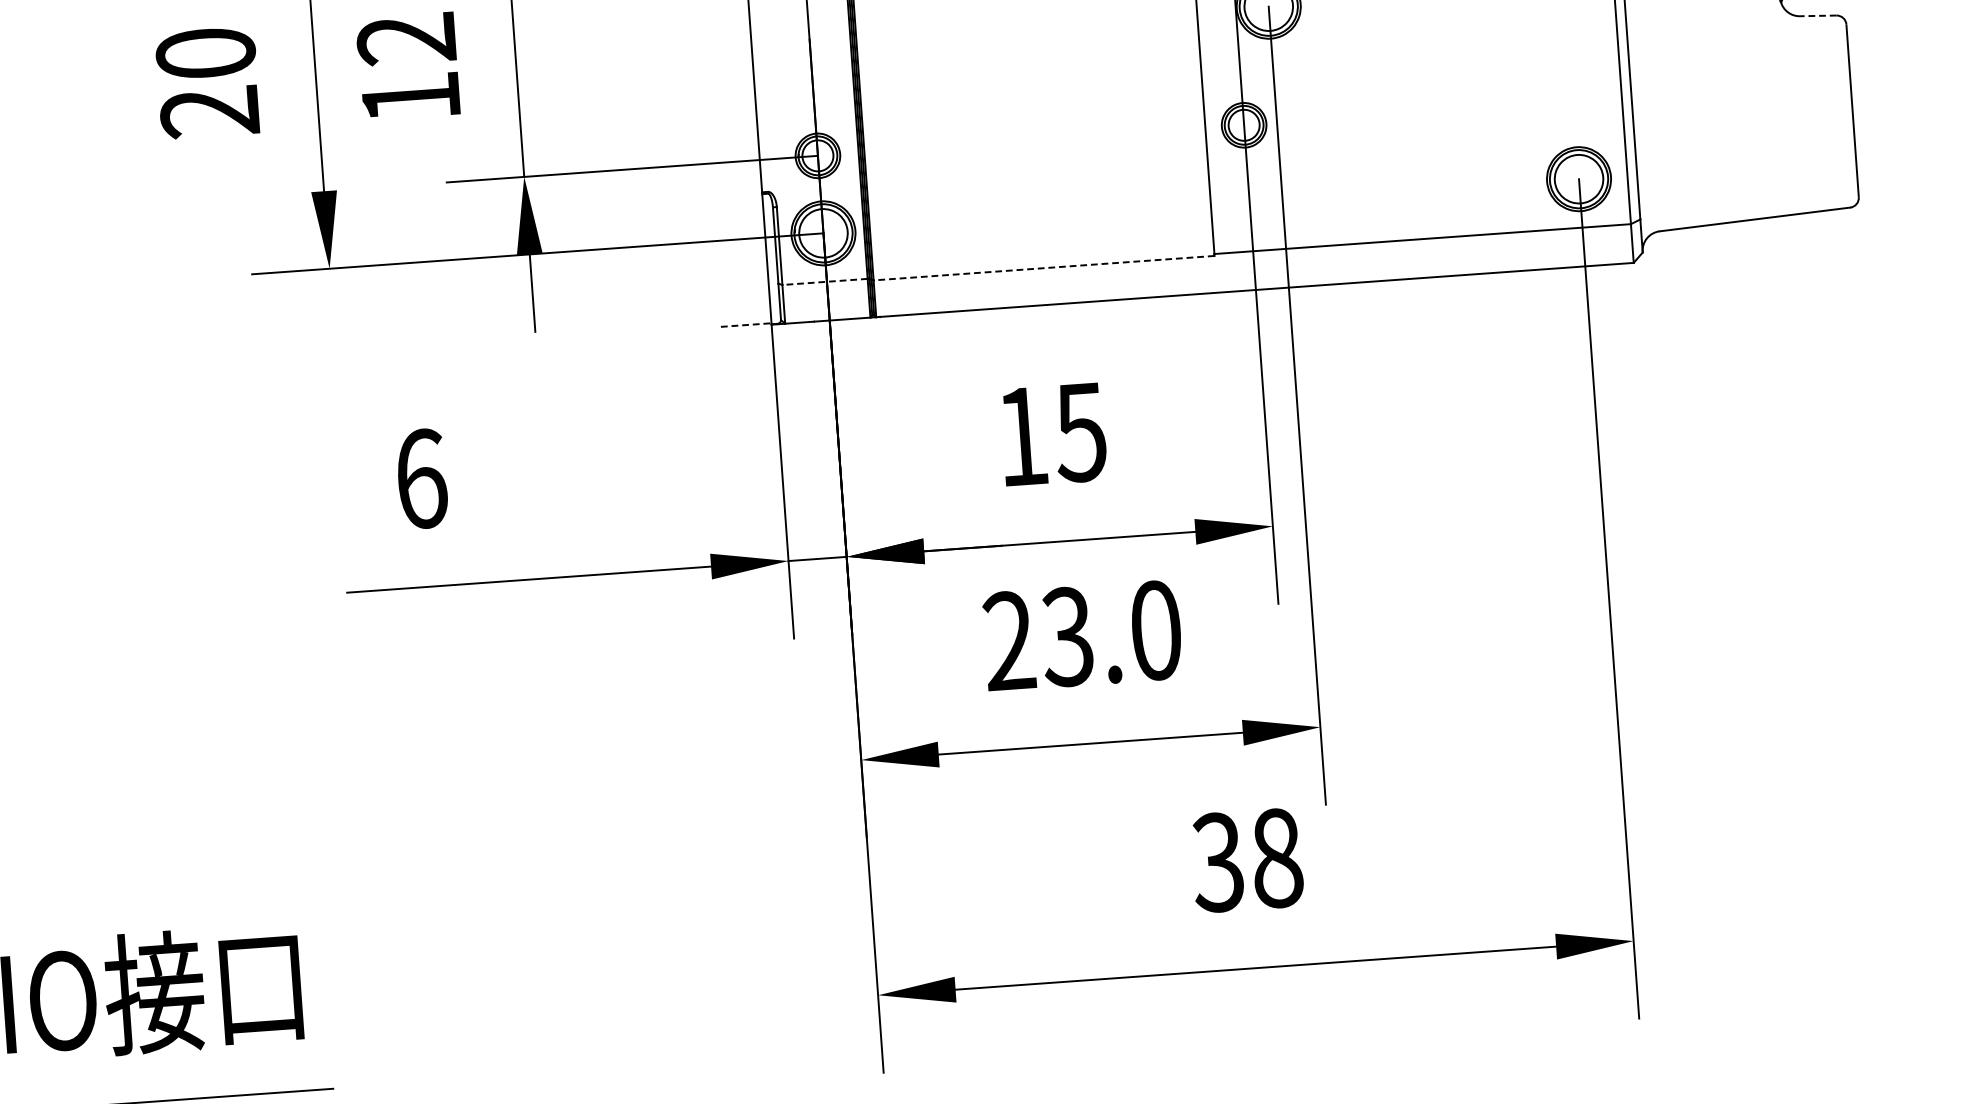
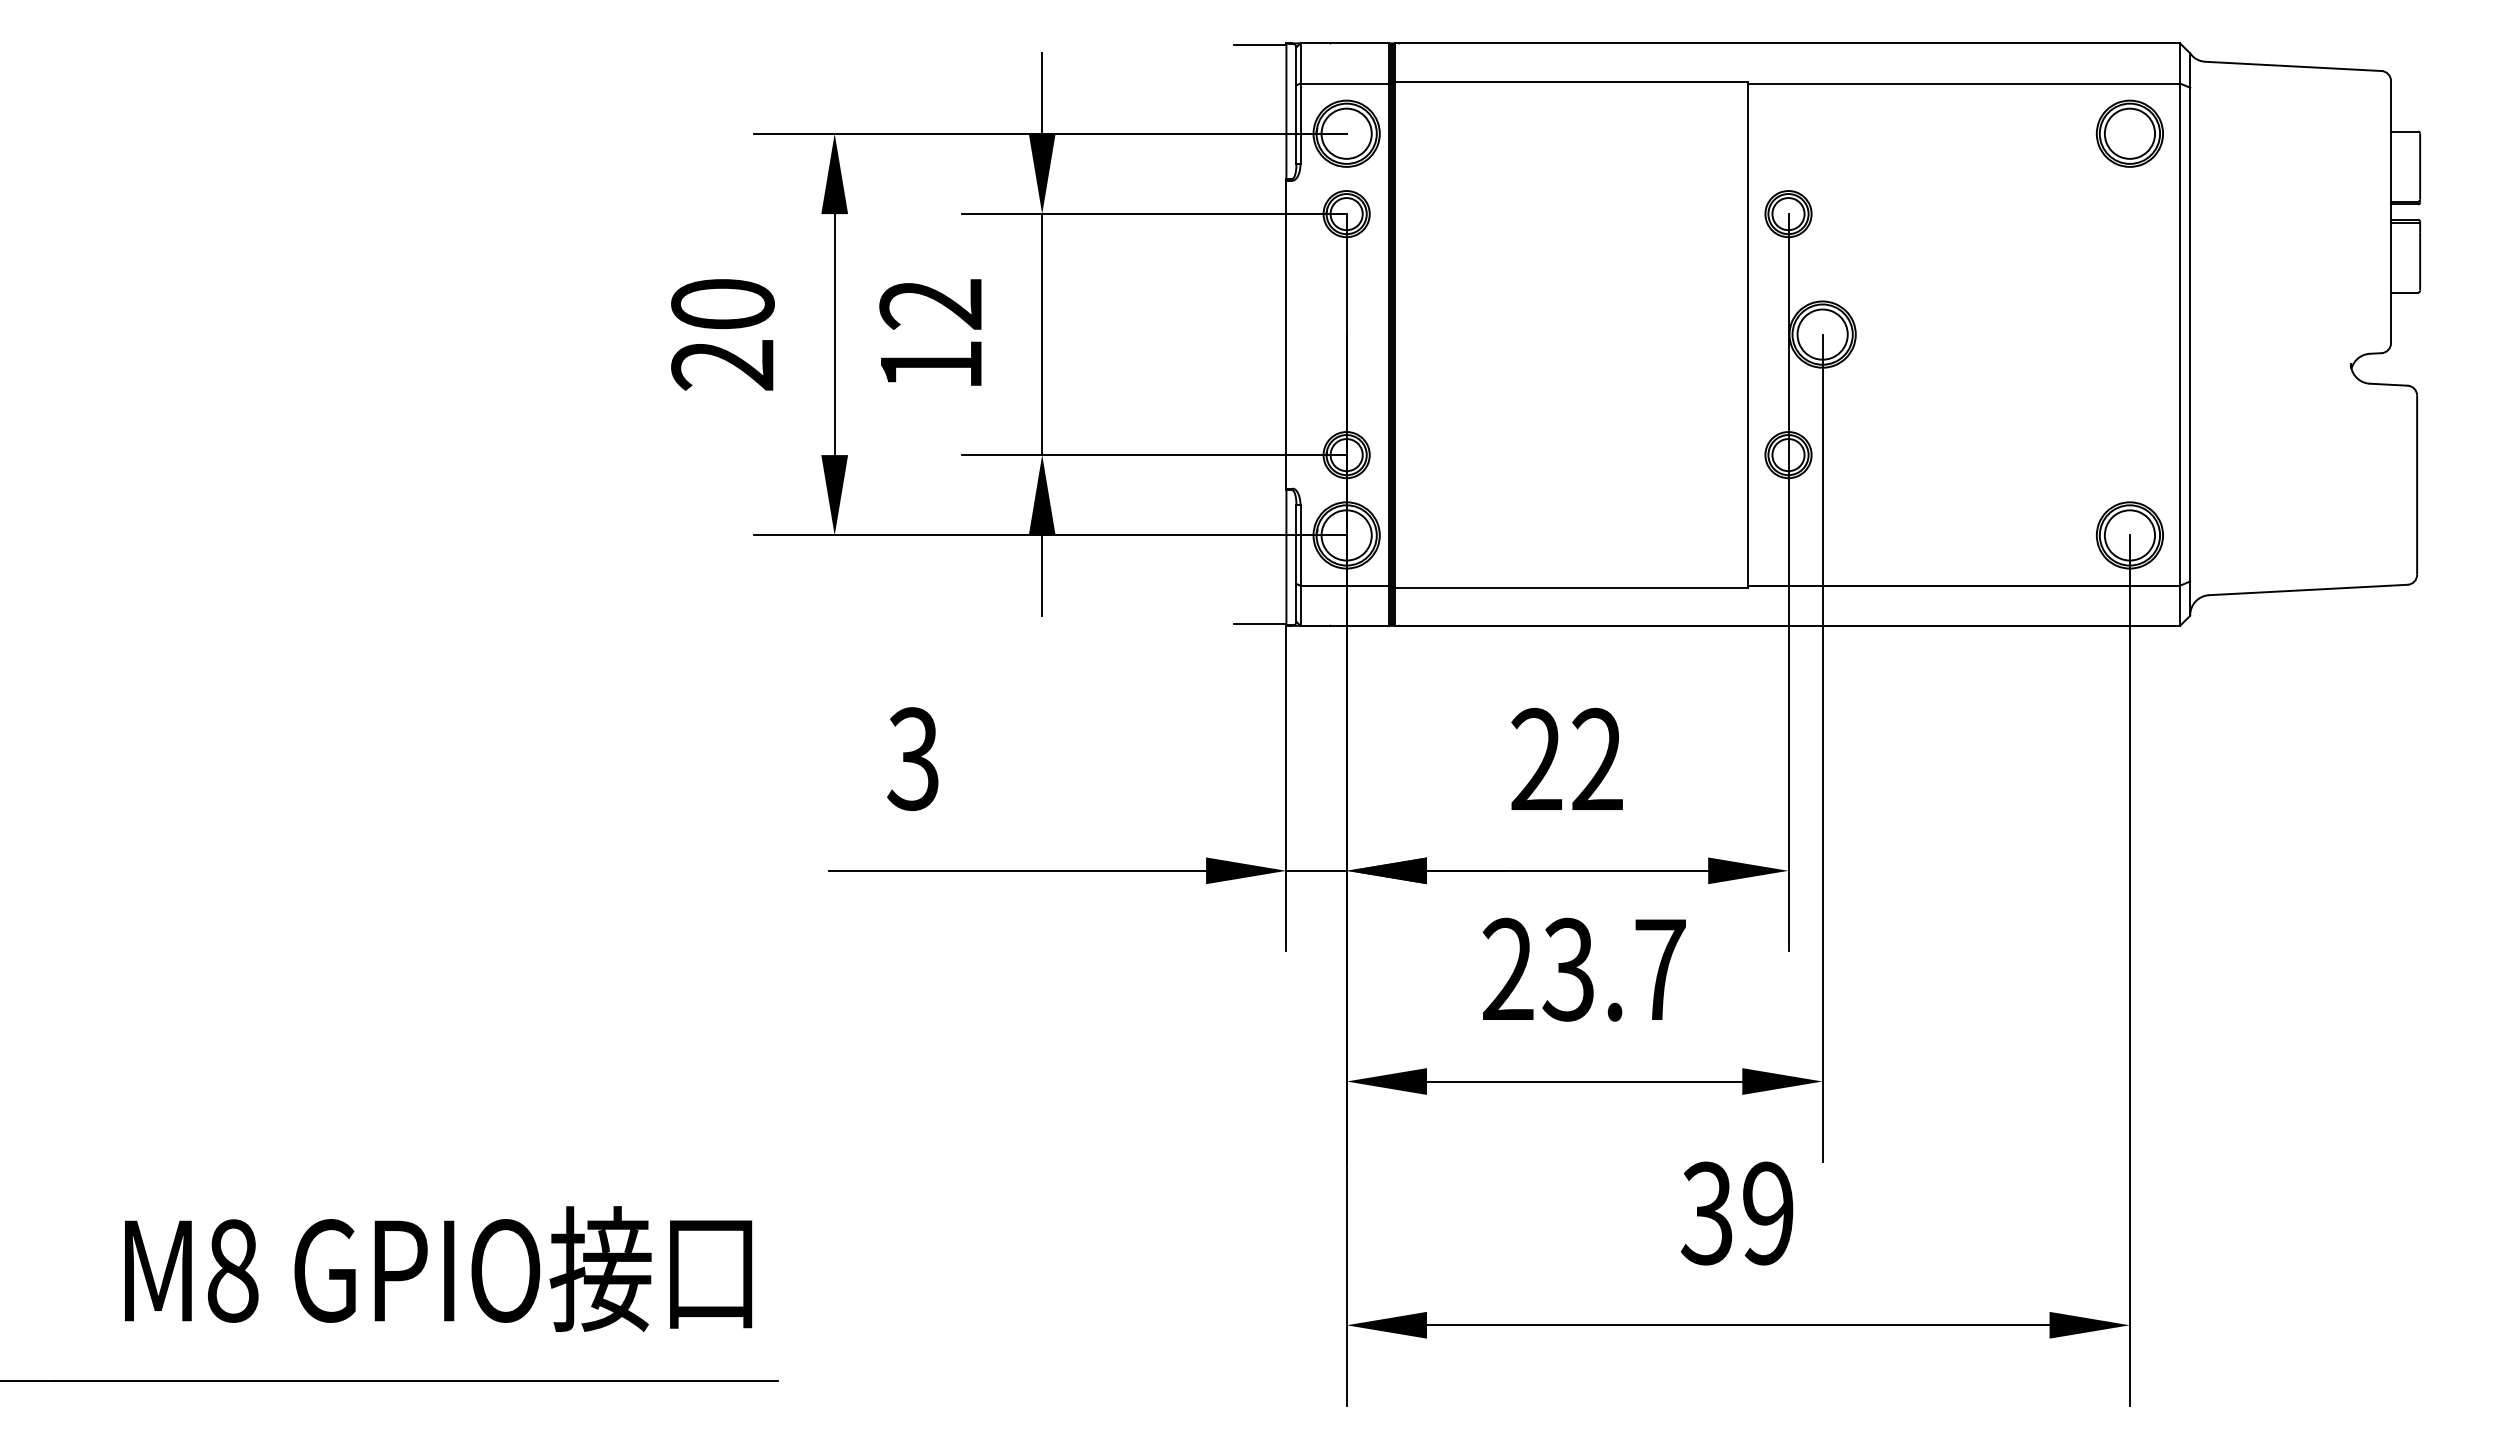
line: (1818, 15) -> (2388, 384), dashed -> solid
line: (1043, 268) -> (1571, 587), dashed -> solid
line: (824, 281) -> (1344, 585), dashed -> solid
line: (746, 325) -> (1260, 624), dashed -> solid
text: (1051, 434) -> (1566, 759), 15 -> 22
text: (421, 479) -> (913, 759), 6 -> 3
text: (1156, 630) -> (1660, 969), 23.0 -> 23.7
text: (1277, 858) -> (1768, 1213), 38 -> 39

